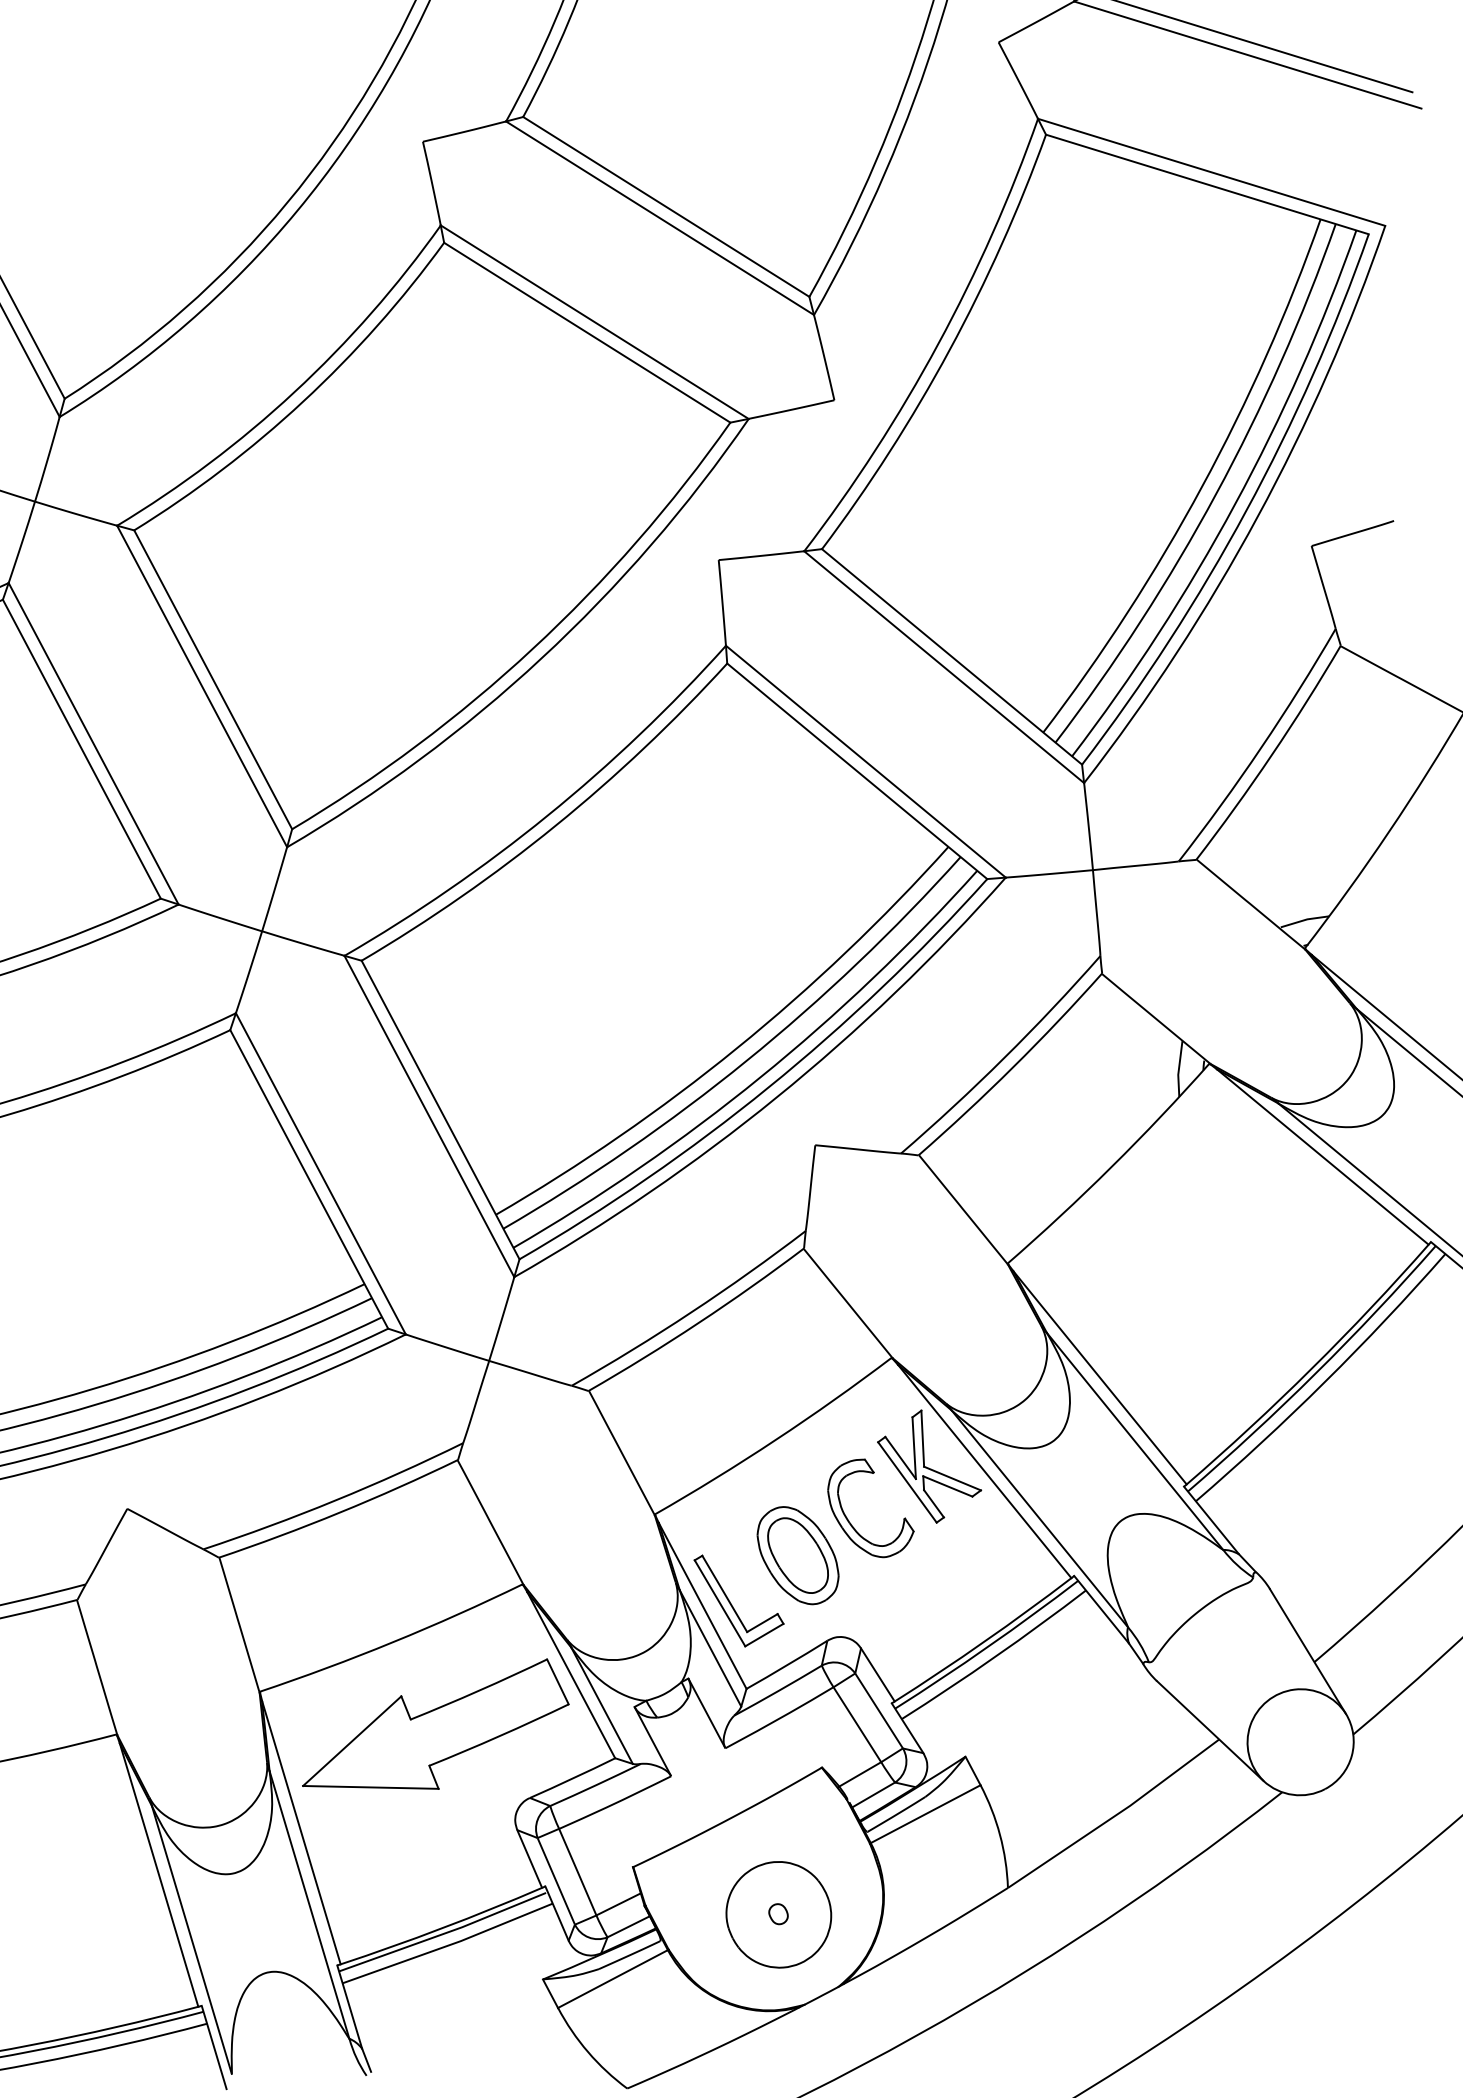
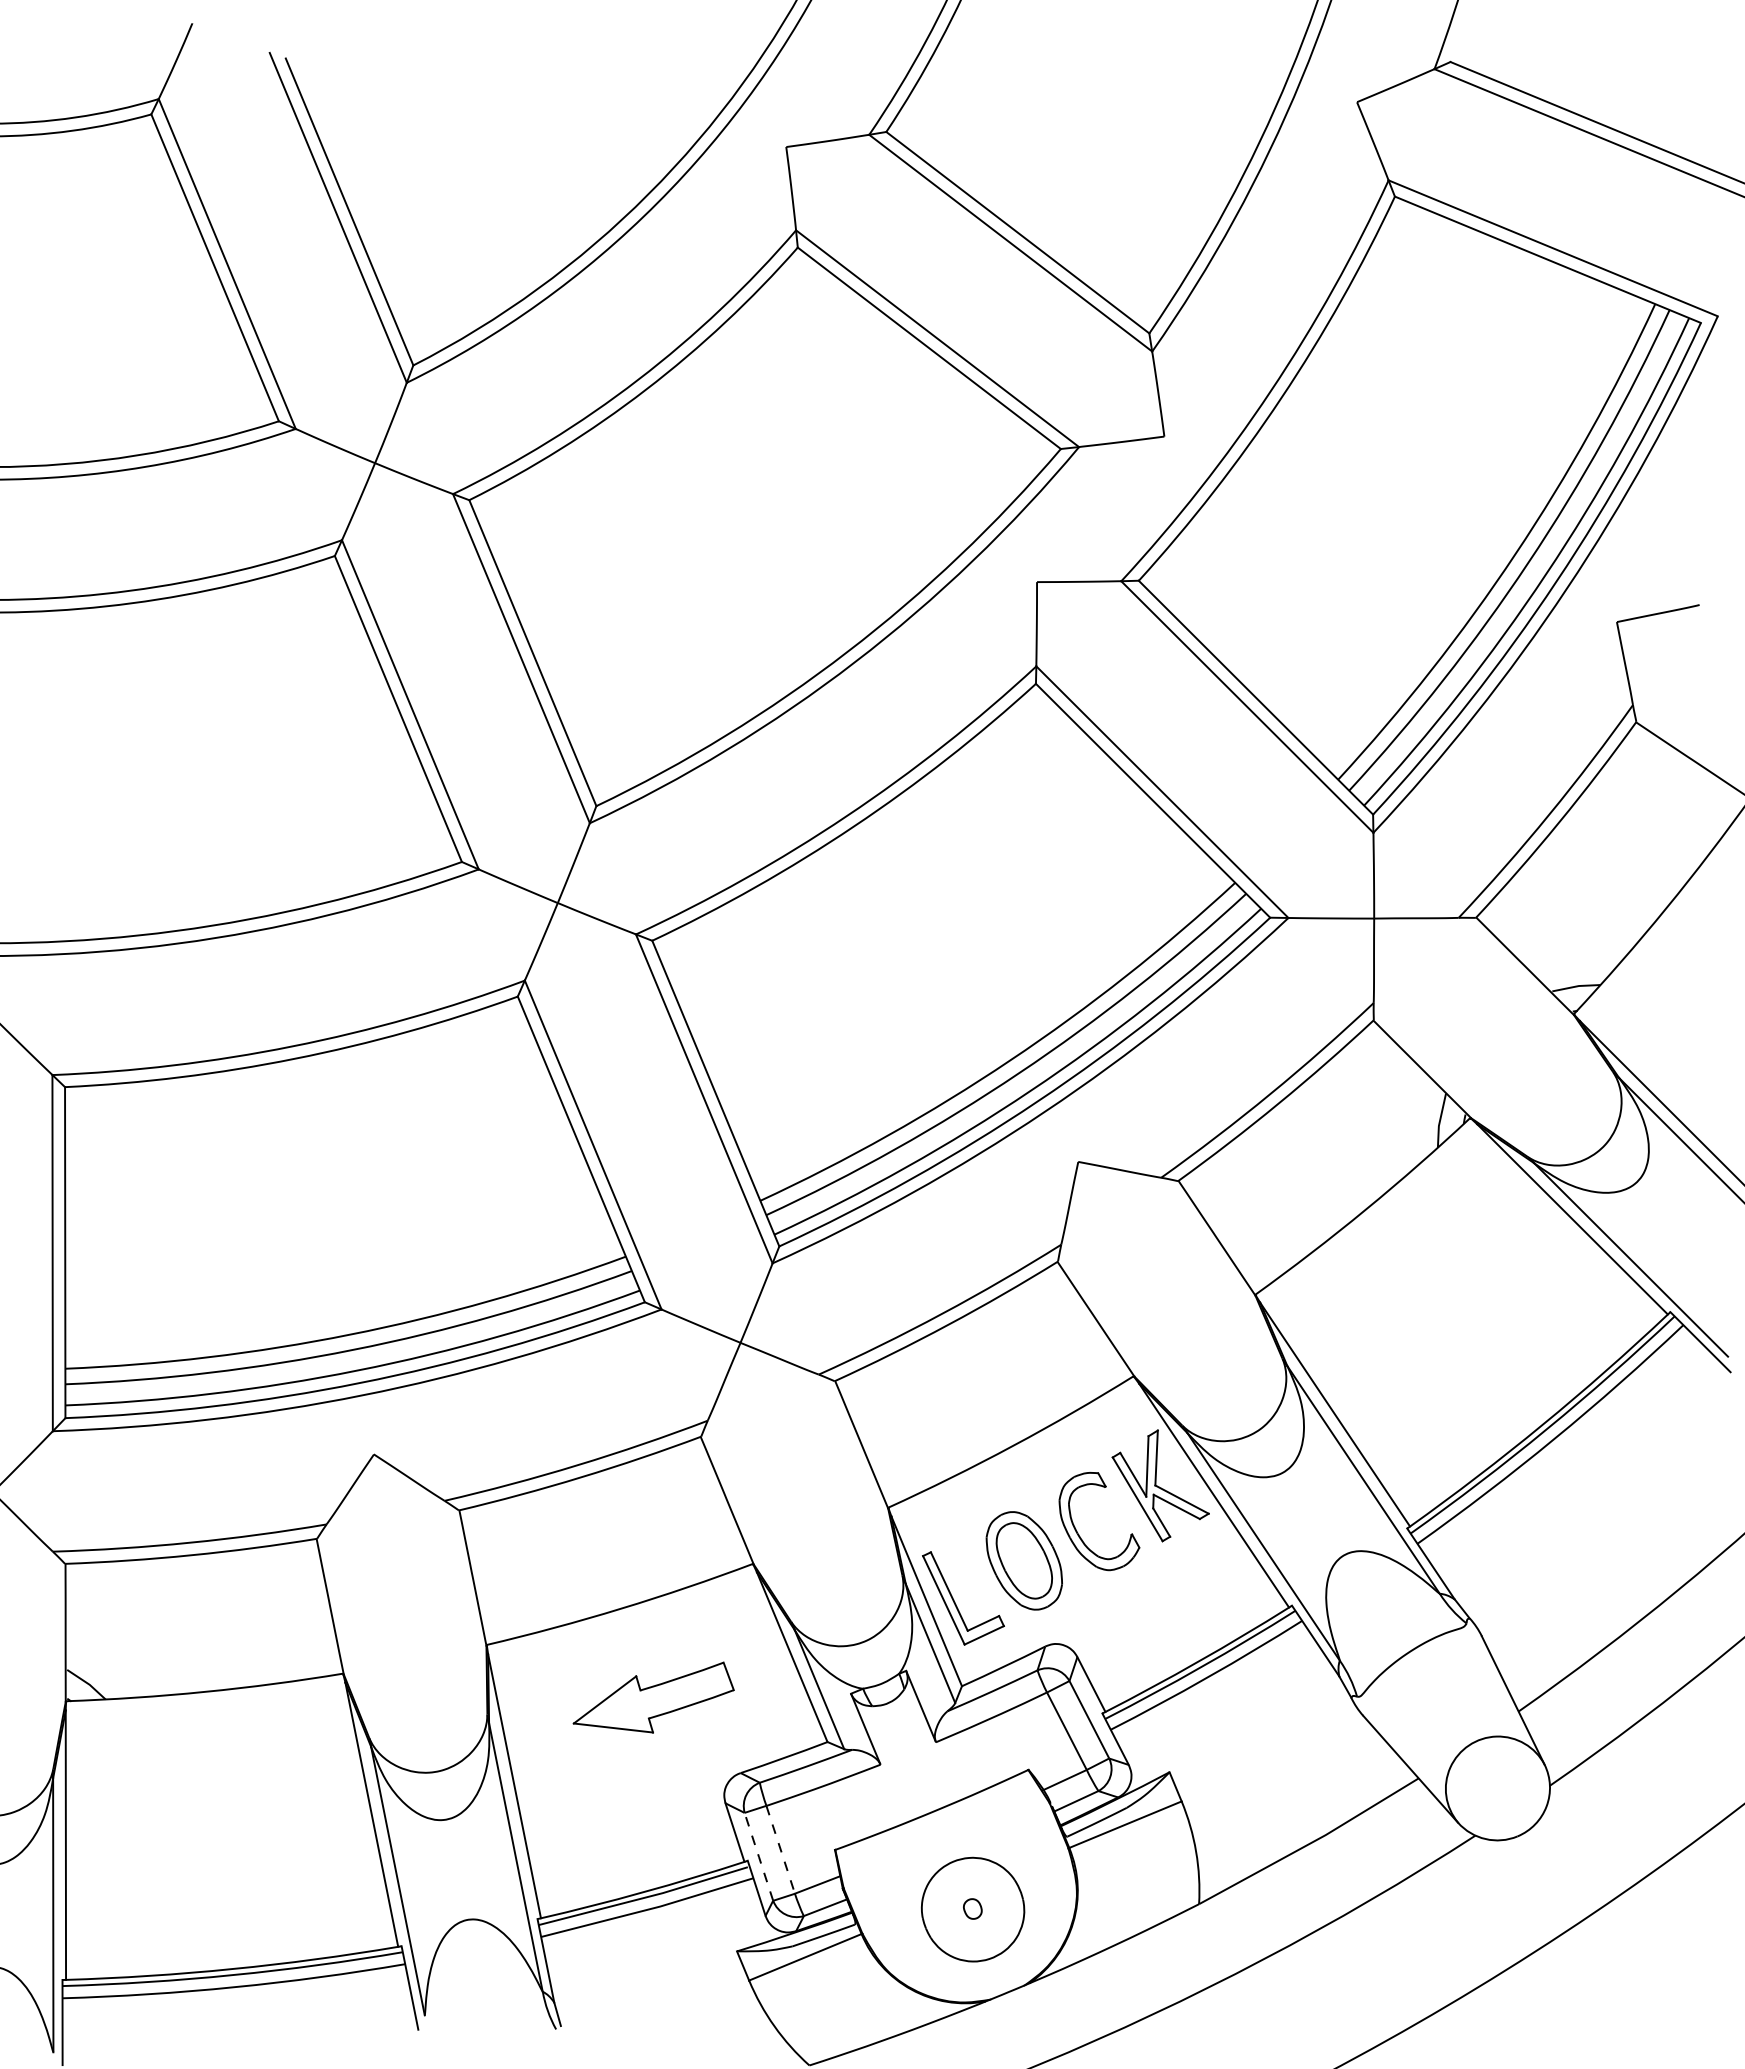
part: (434, 1729) -> (653, 1697), size x0.6
line: (577, 1872) -> (780, 1850), solid -> dashed
line: (556, 1881) -> (759, 1857), solid -> dashed

